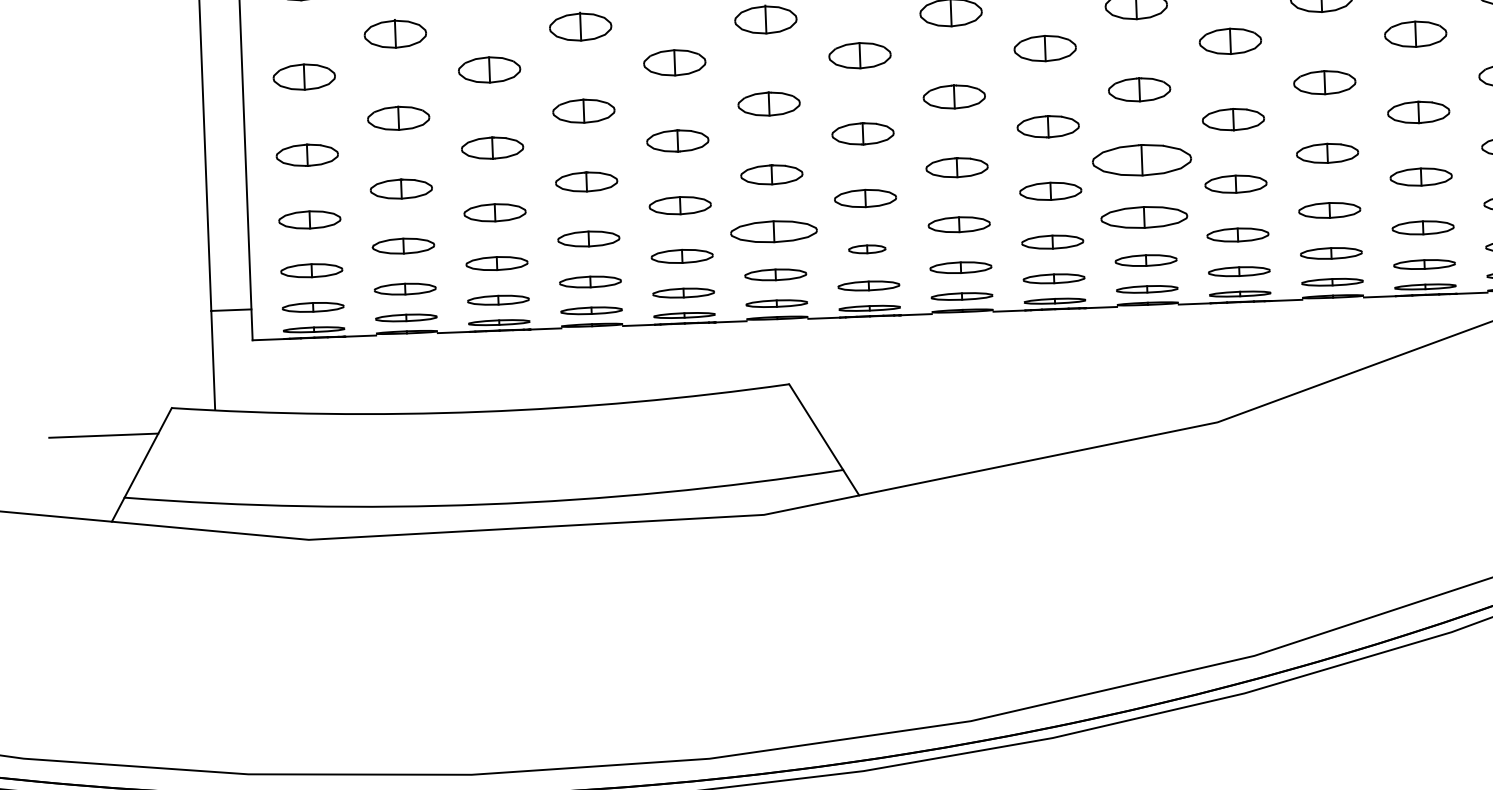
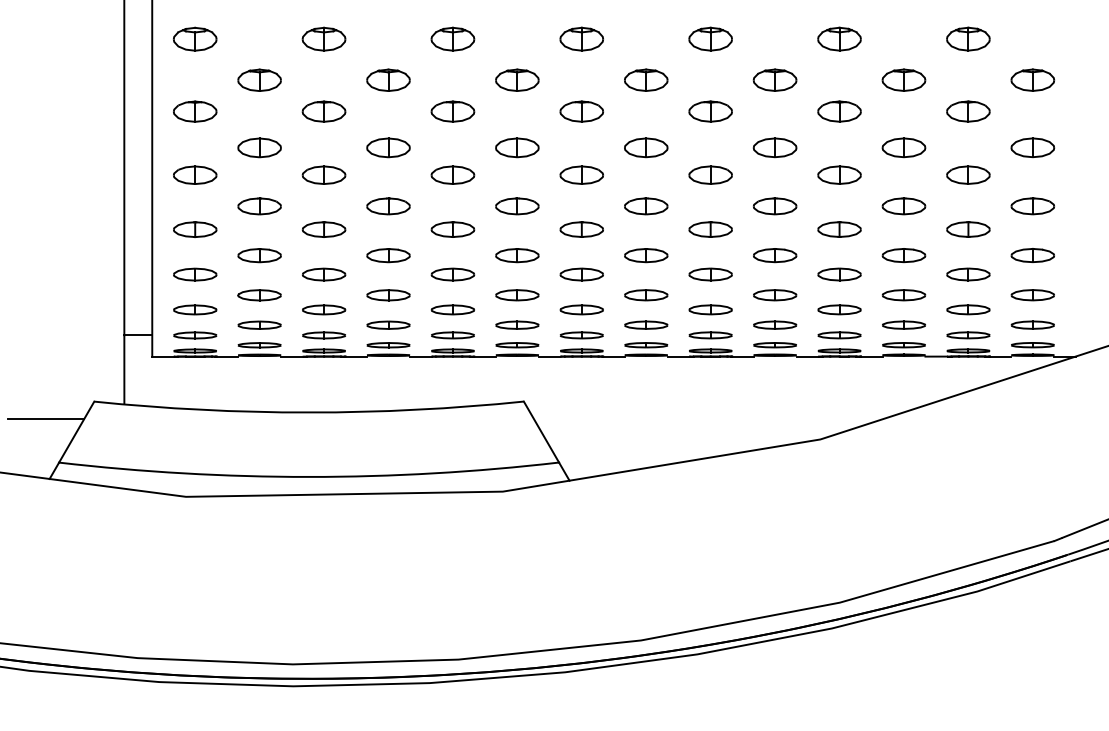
part: (1142, 160) -> (775, 255), size x0.62
part: (1145, 217) -> (775, 295), size x0.71
part: (774, 232) -> (517, 295), size x0.71
part: (866, 248) -> (581, 309), size x1.67

